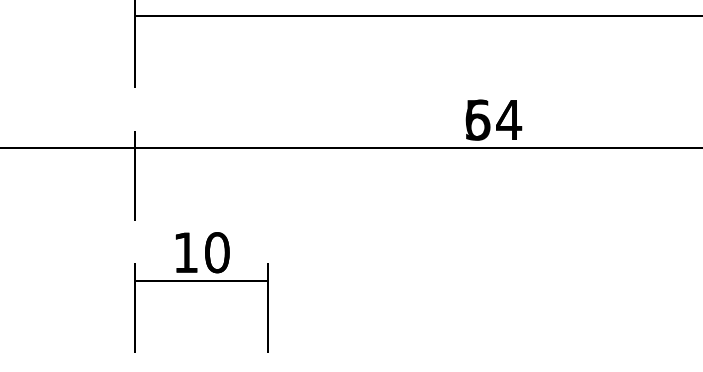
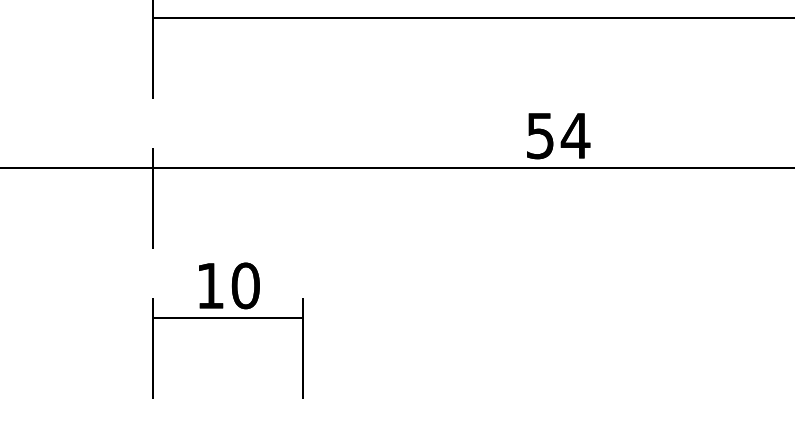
text: (477, 119) -> (540, 135), 64 -> 54

